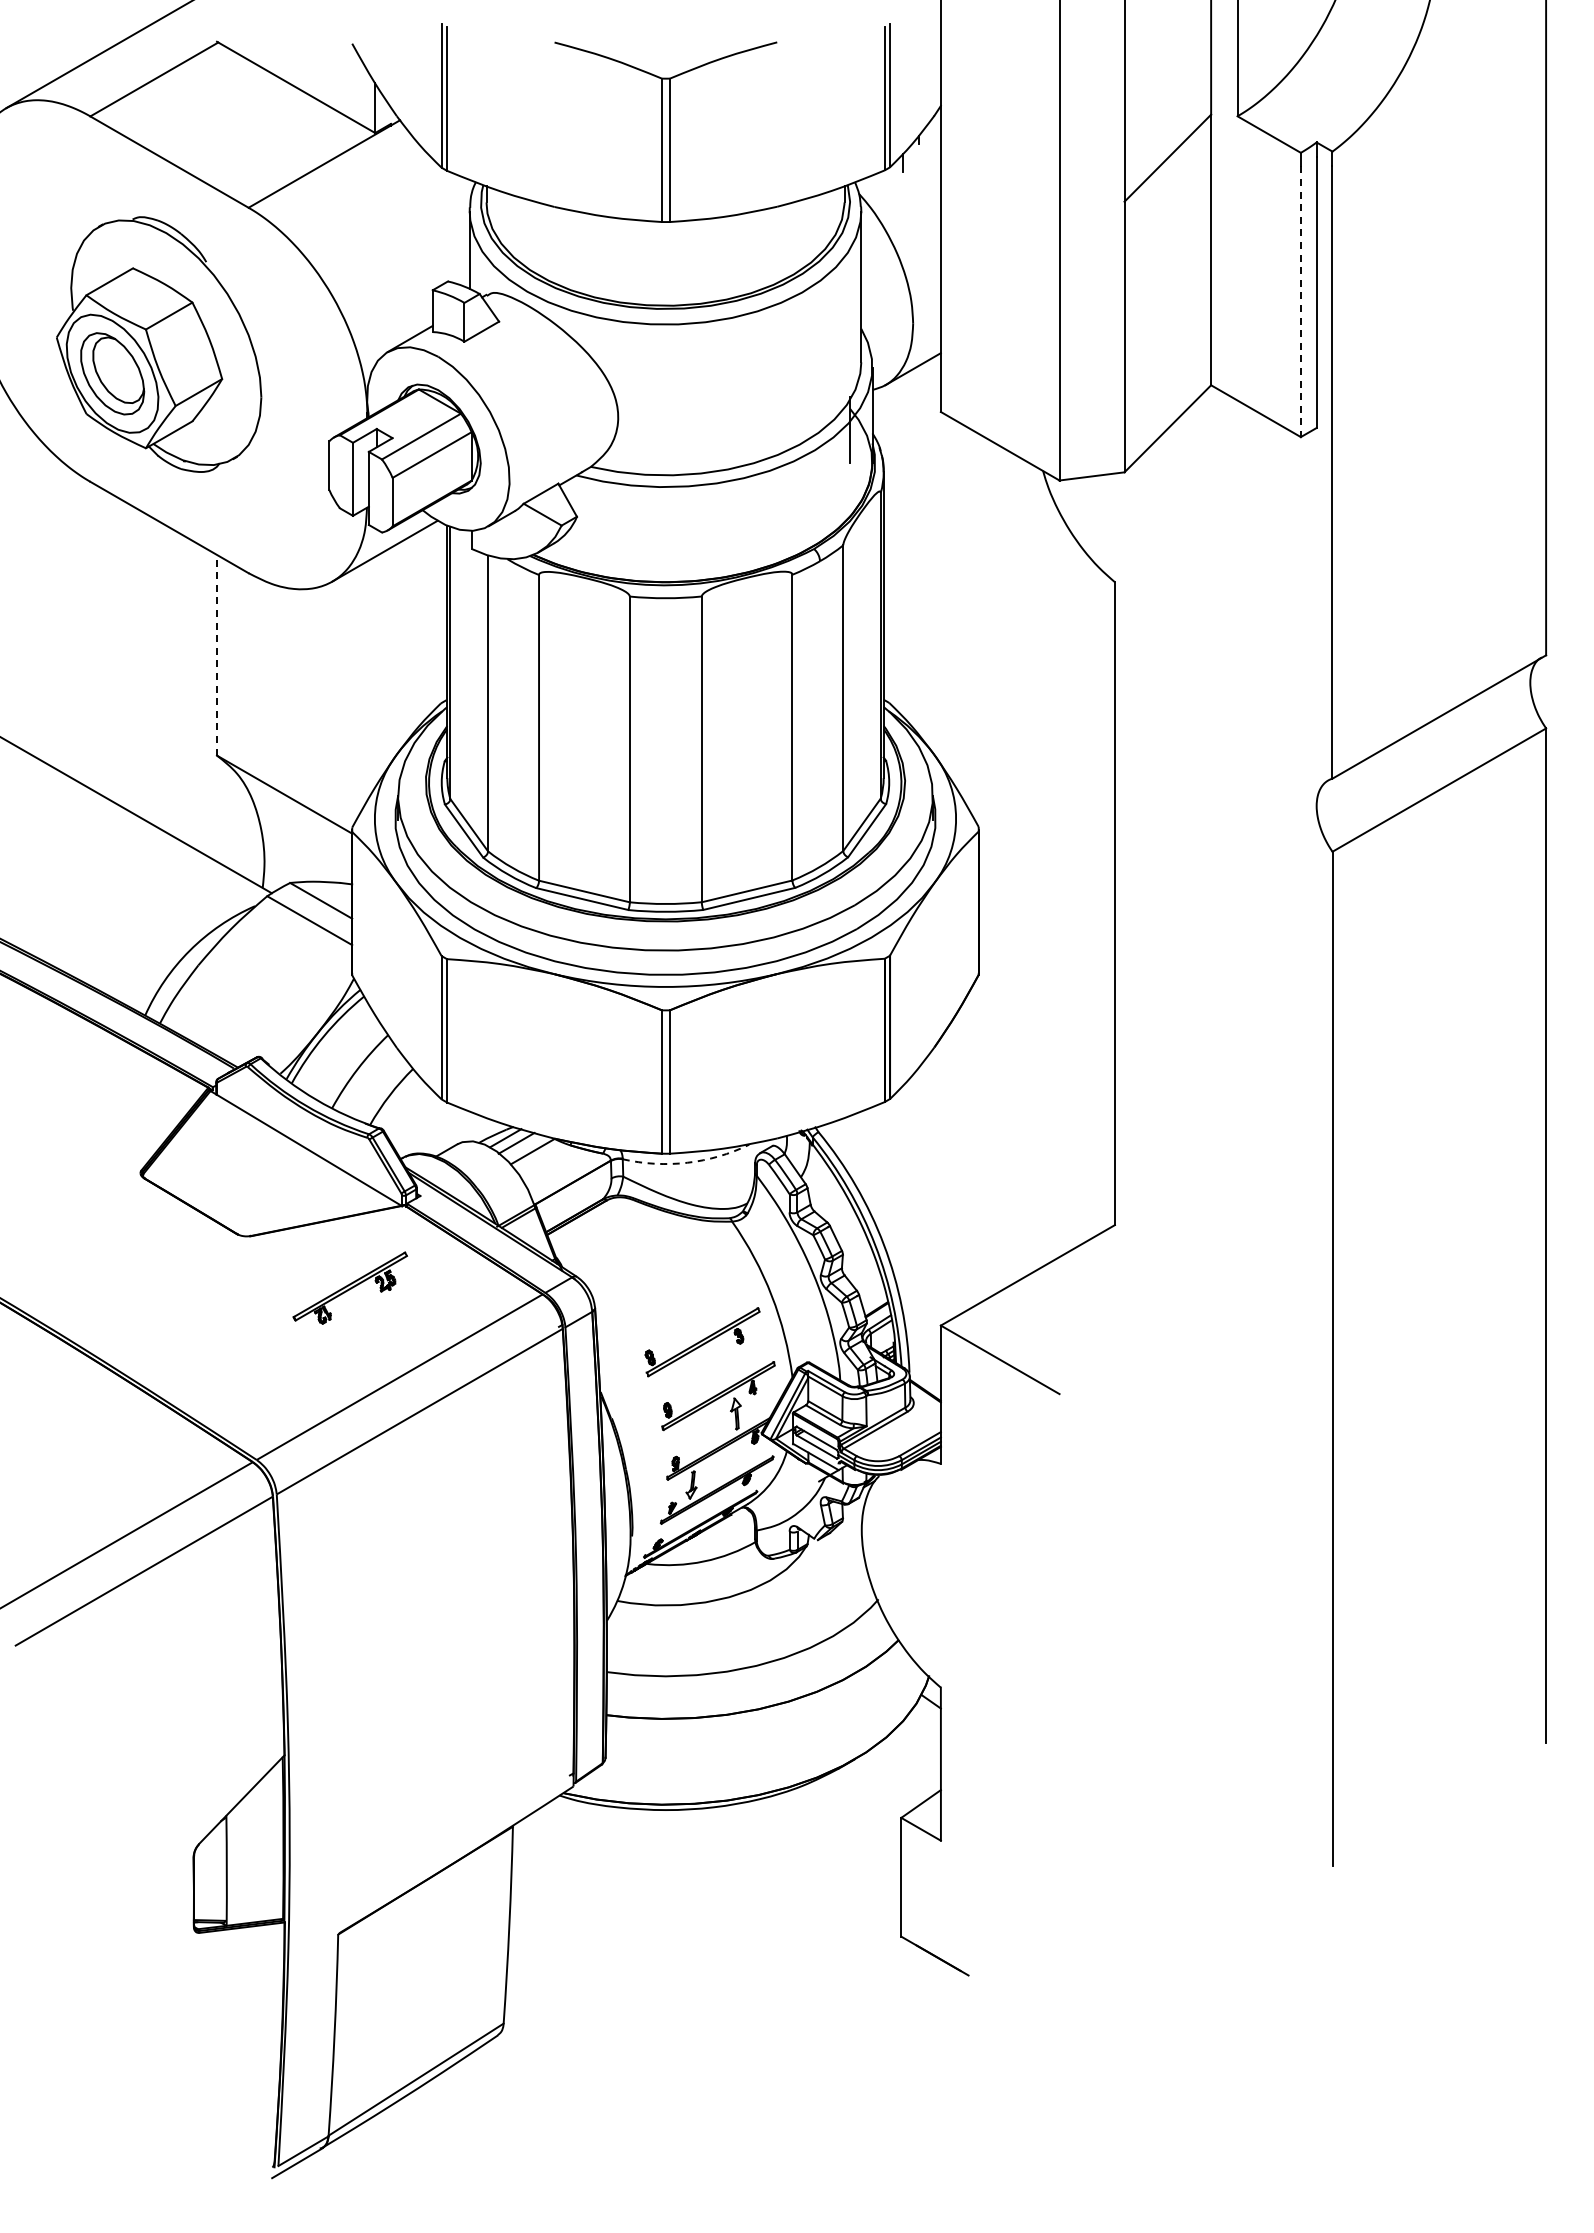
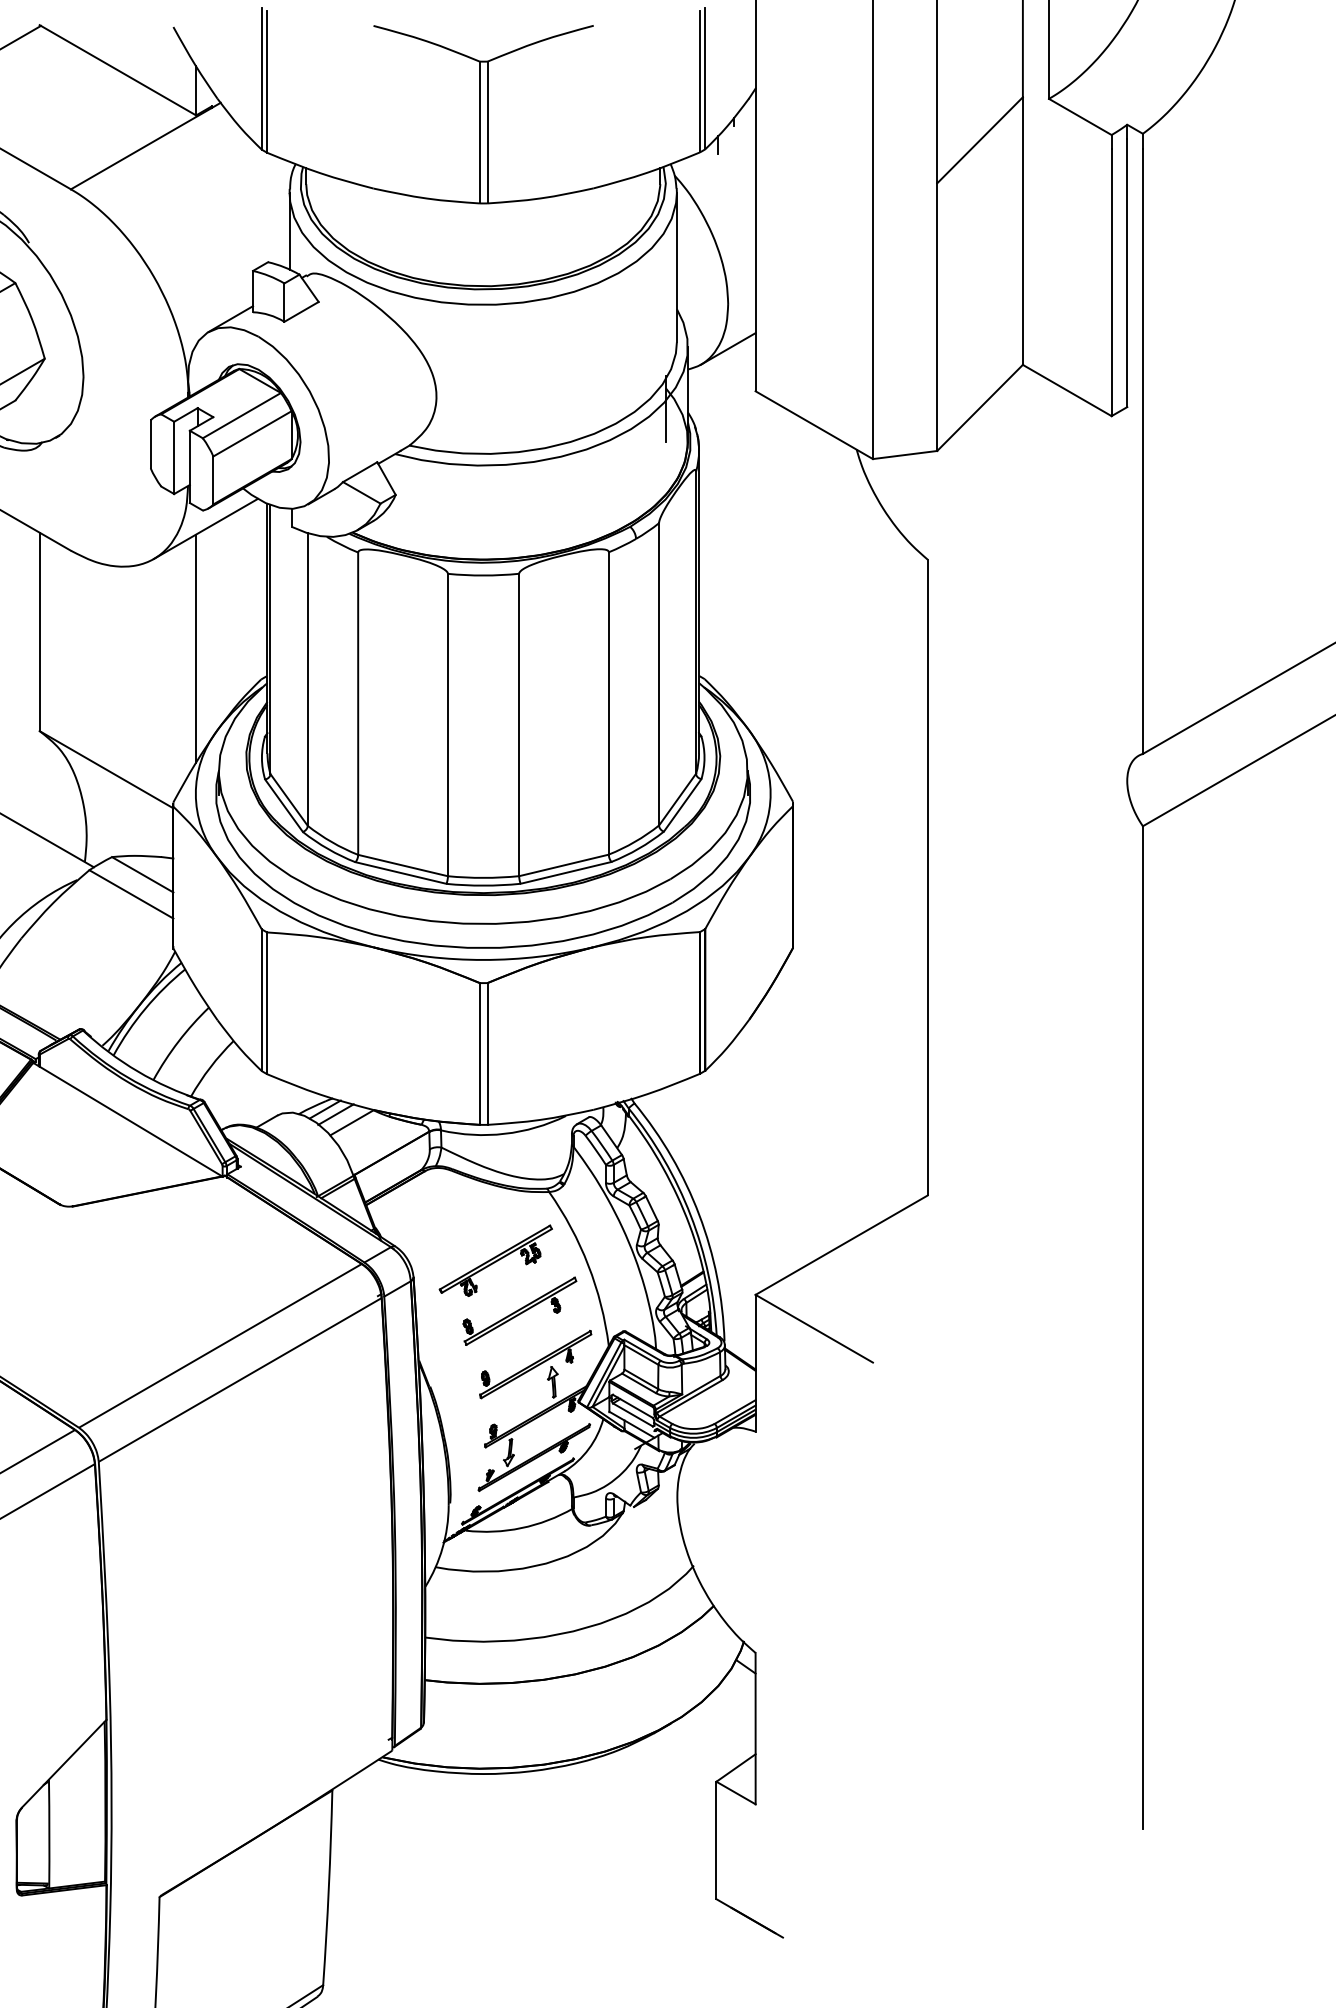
line: (1300, 302) -> (1111, 283), dashed -> solid
line: (216, 654) -> (39, 631), dashed -> solid
line: (375, 671) -> (196, 647), added
arc: (687, 1162) -> (505, 1133), dashed -> solid
part: (349, 1287) -> (495, 1260), moved

